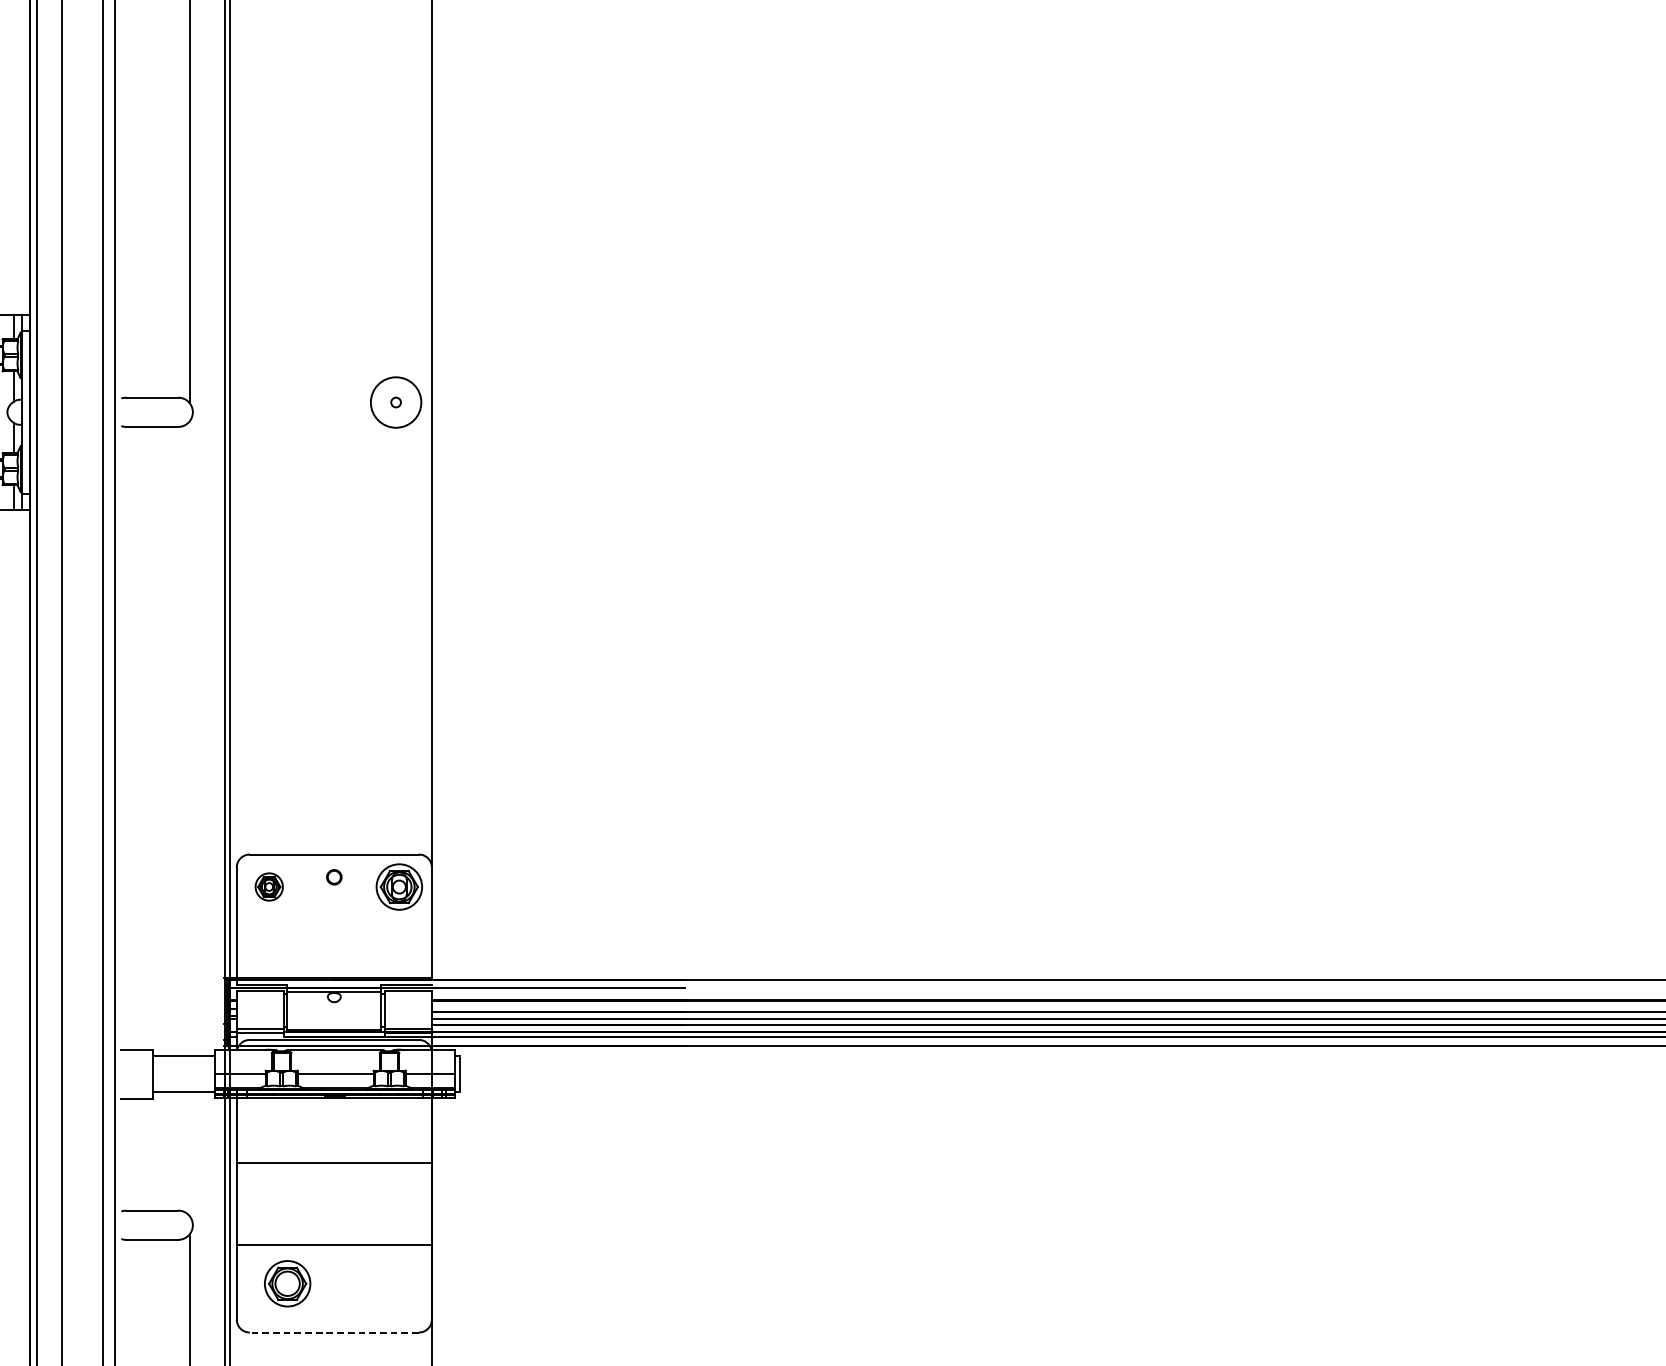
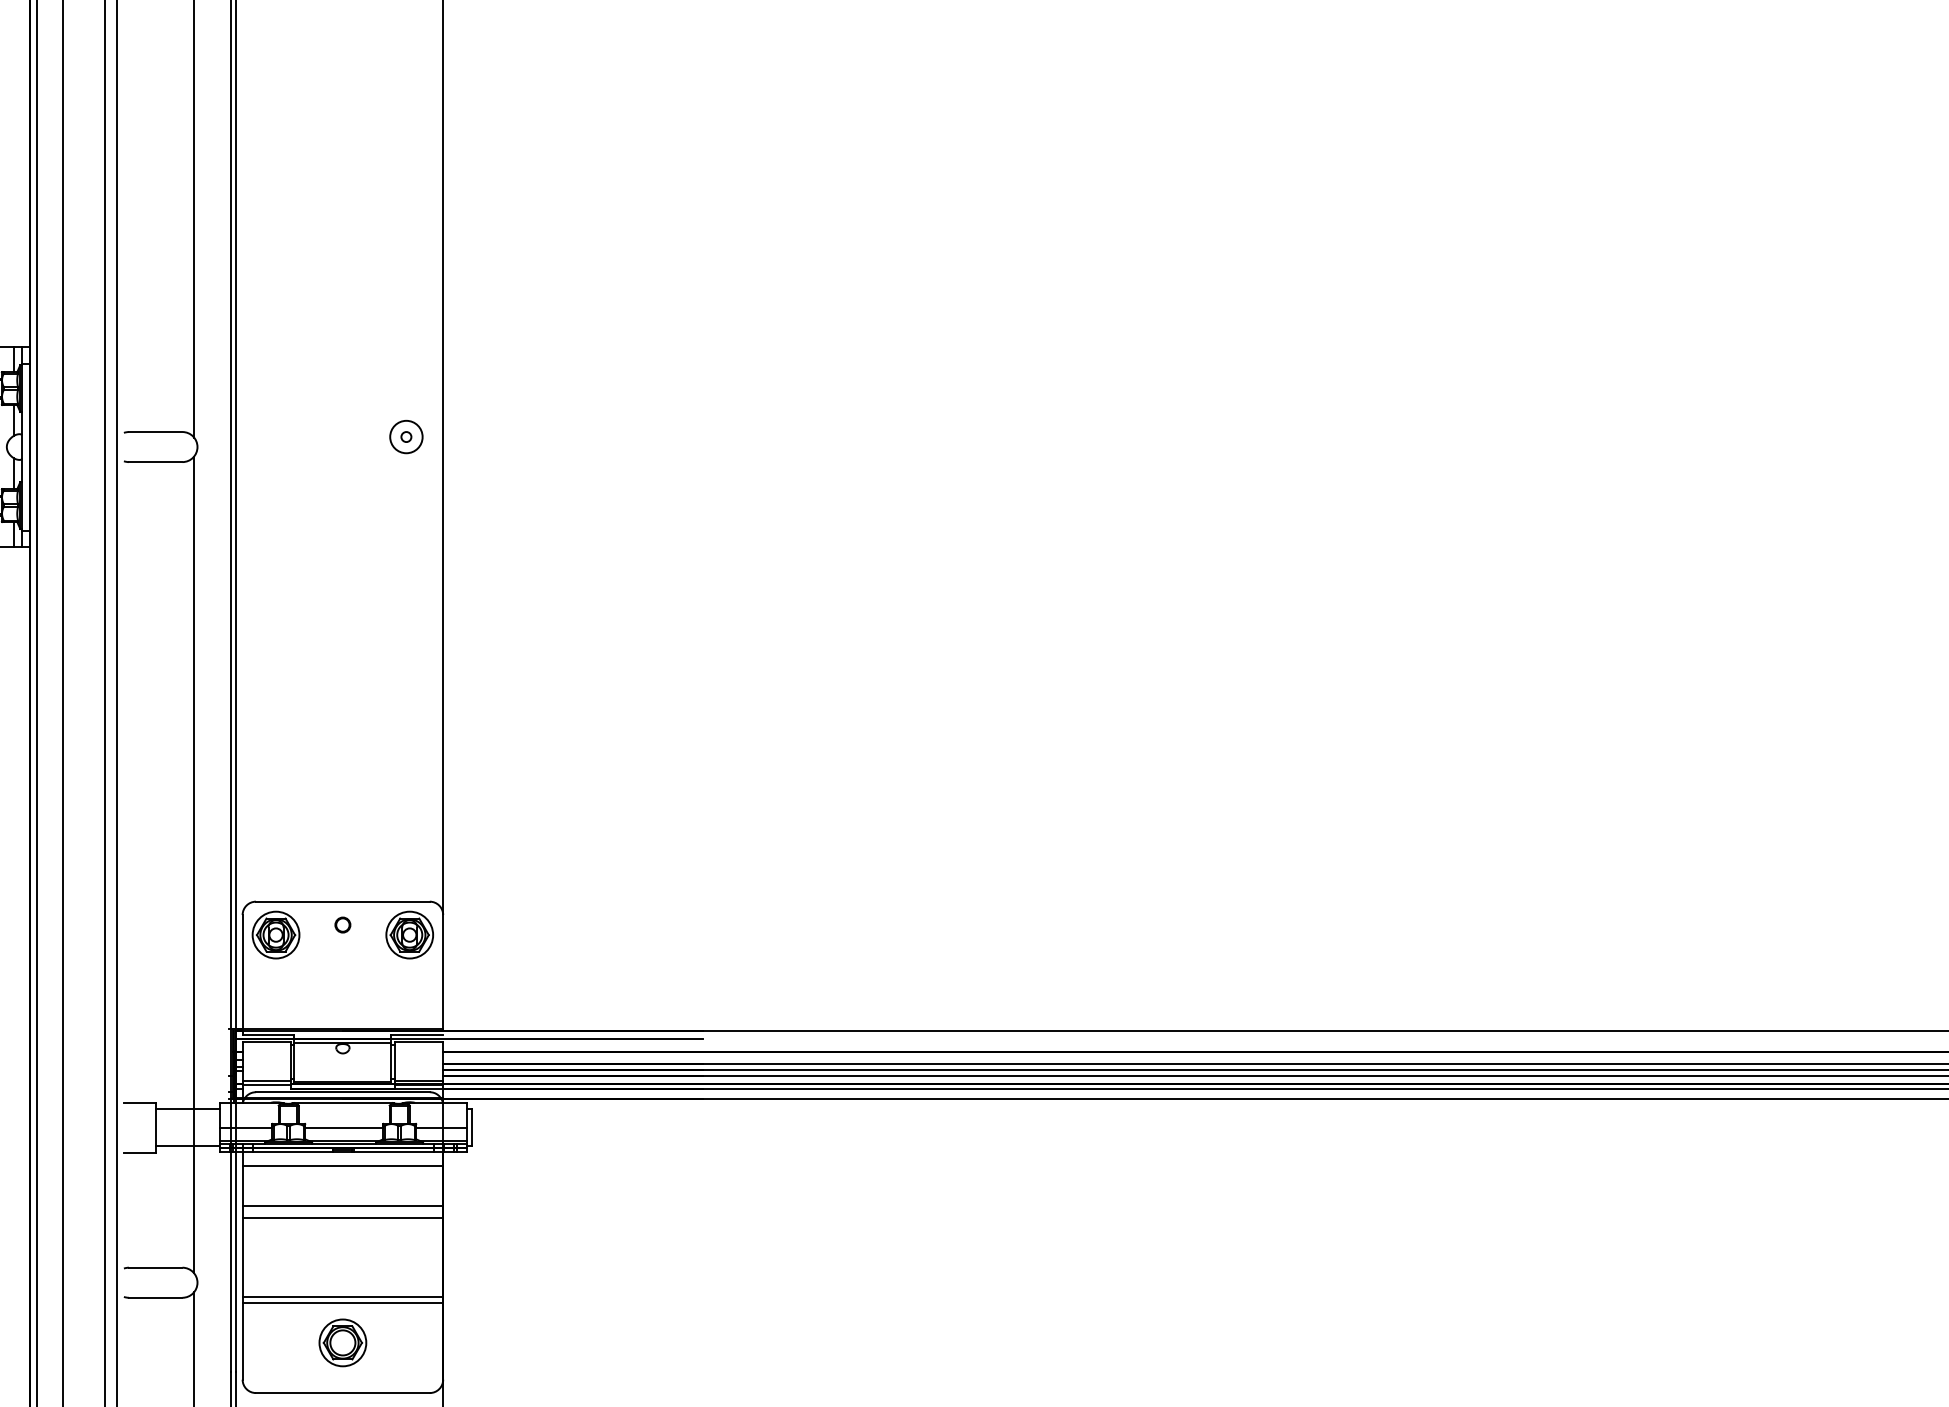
circle: (396, 402) -> (406, 436), size x0.62
line: (189, 818) -> (194, 864), added
part: (268, 886) -> (275, 934), size x1.67
line: (333, 1111) -> (342, 1165), added
line: (333, 1150) -> (342, 1205), added
line: (333, 1238) -> (342, 1296), added
part: (287, 1283) -> (342, 1342), moved
line: (333, 1332) -> (342, 1393), dashed -> solid

